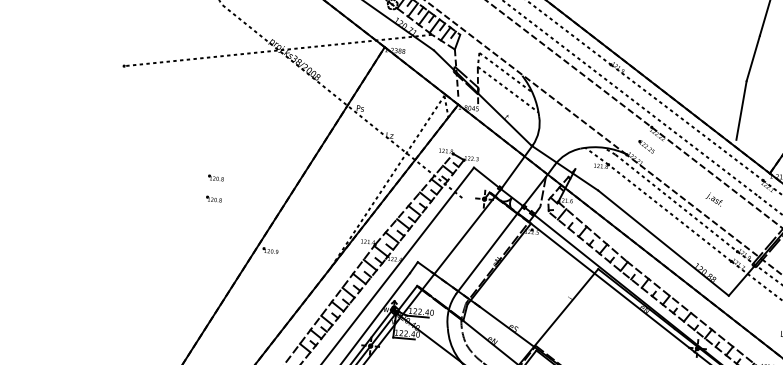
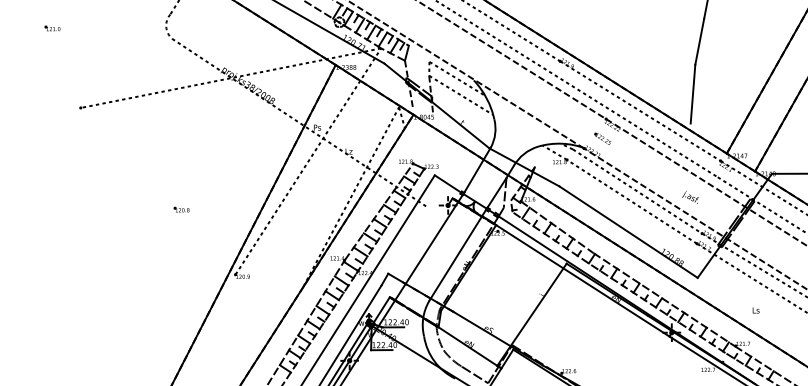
line: (348, 141) -> (308, 161), added
text: (714, 198) -> (690, 196), moved
part: (213, 199) -> (181, 230), removed

